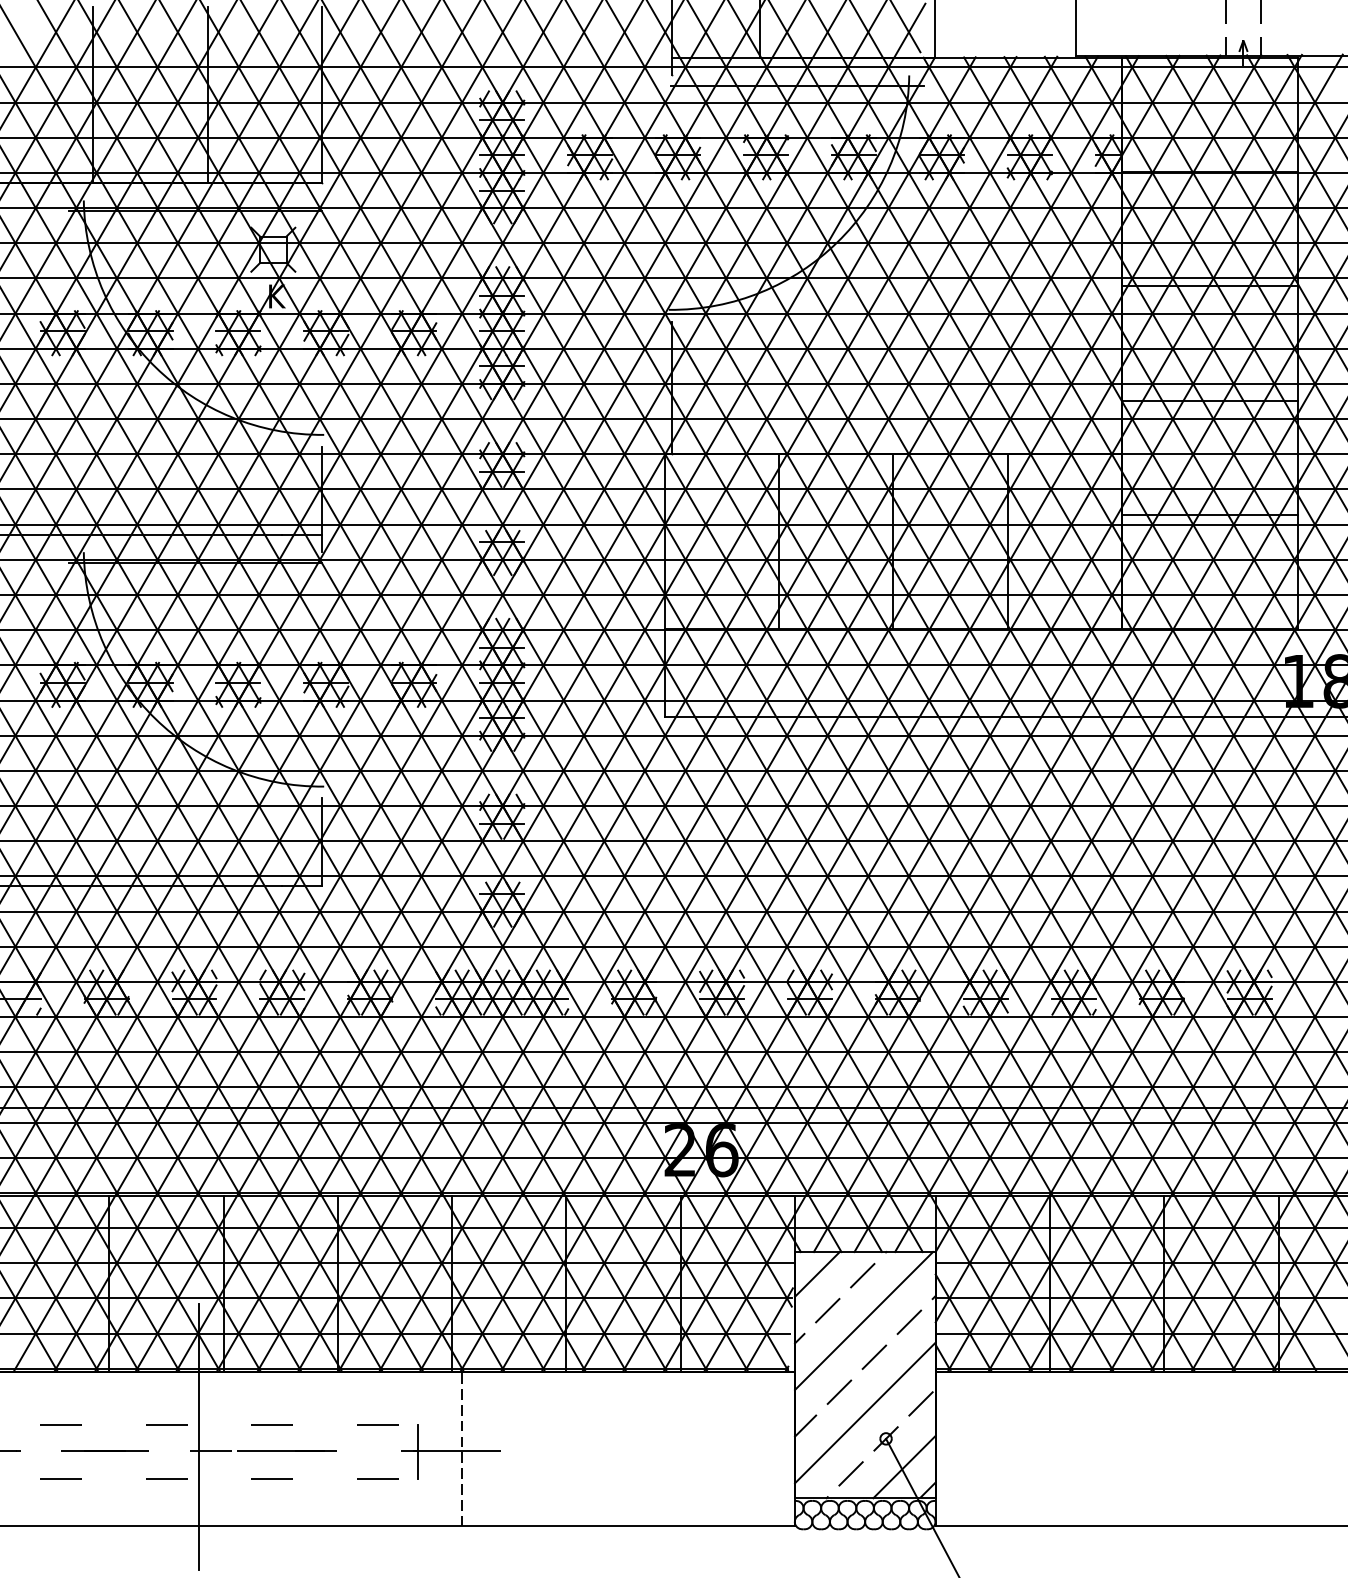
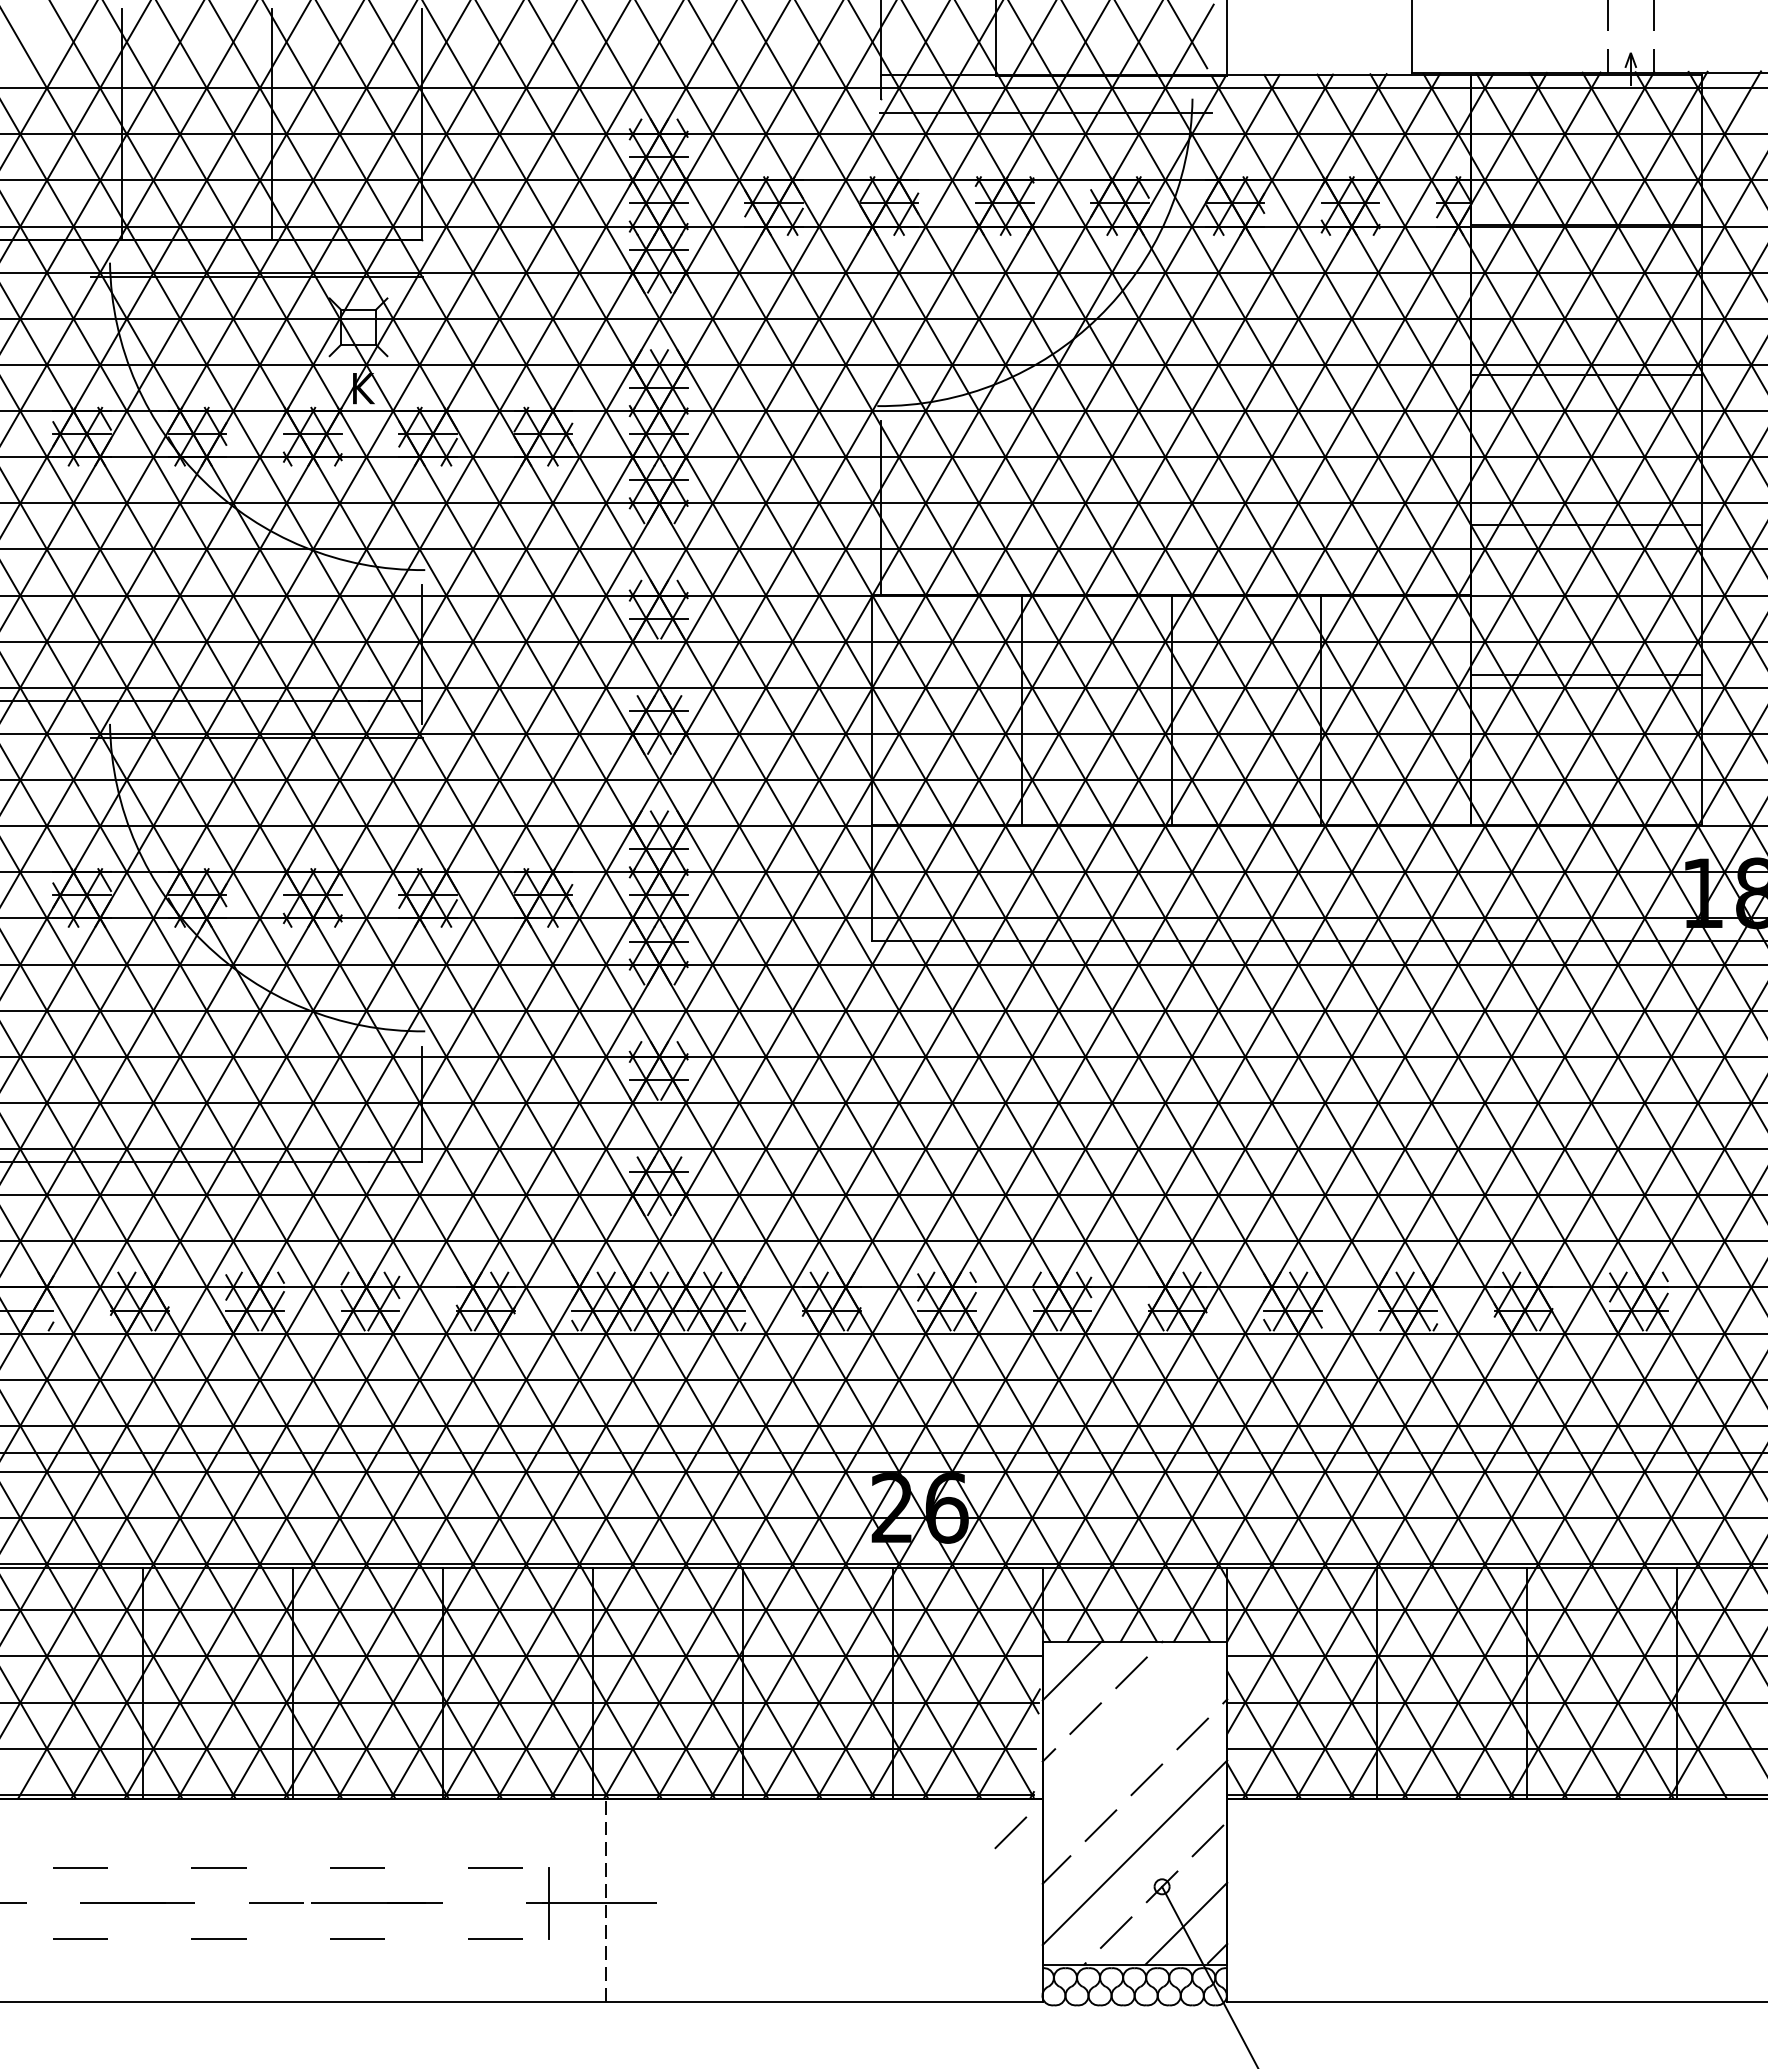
line: (863, 1320) -> (1132, 1731), removed
line: (770, 1397) -> (1010, 1832), added
line: (198, 1436) -> (260, 1883), removed

